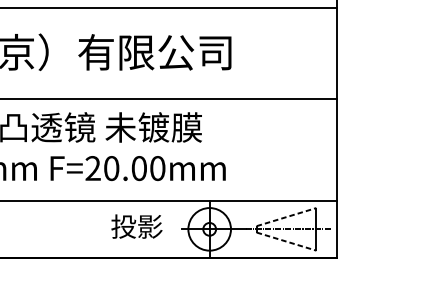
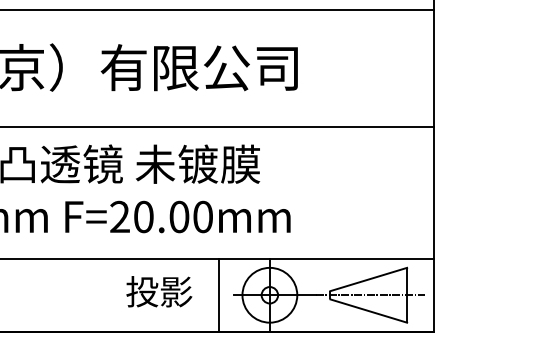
line: (287, 217) -> (369, 279), dashed -> solid
text: (137, 226) -> (159, 291), moved
line: (169, 228) -> (218, 294), added
line: (287, 241) -> (369, 311), dashed -> solid

